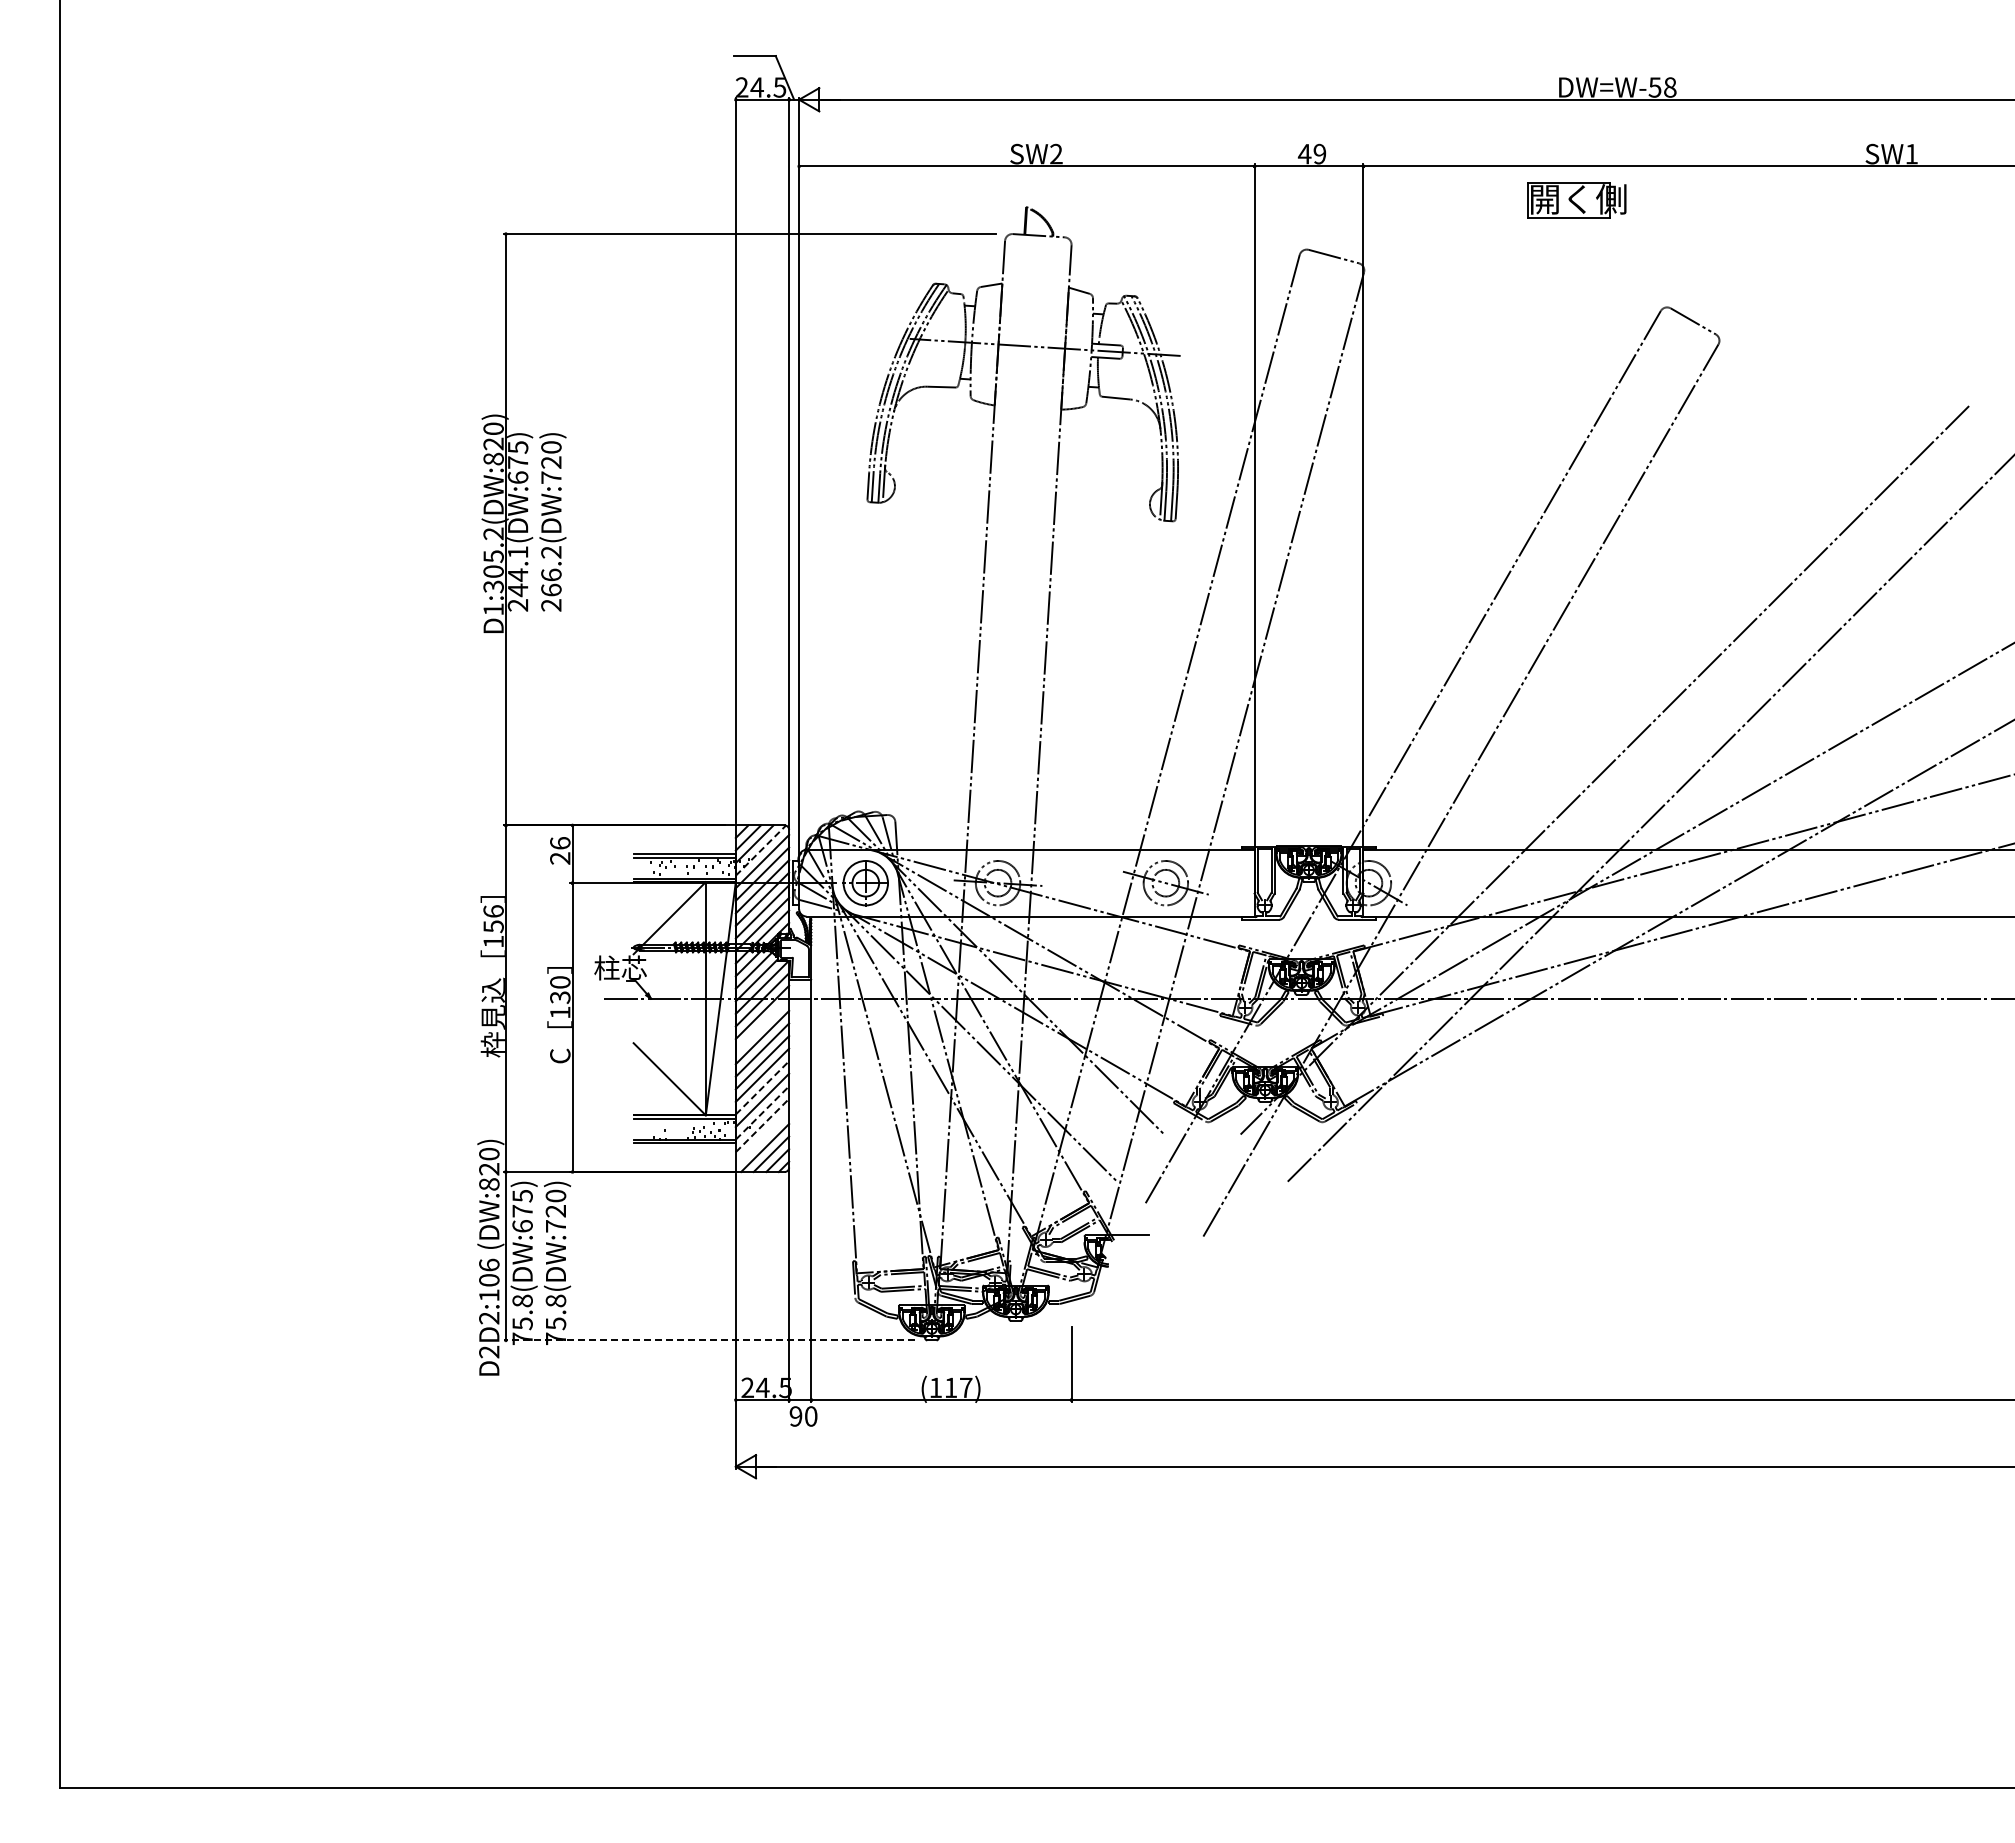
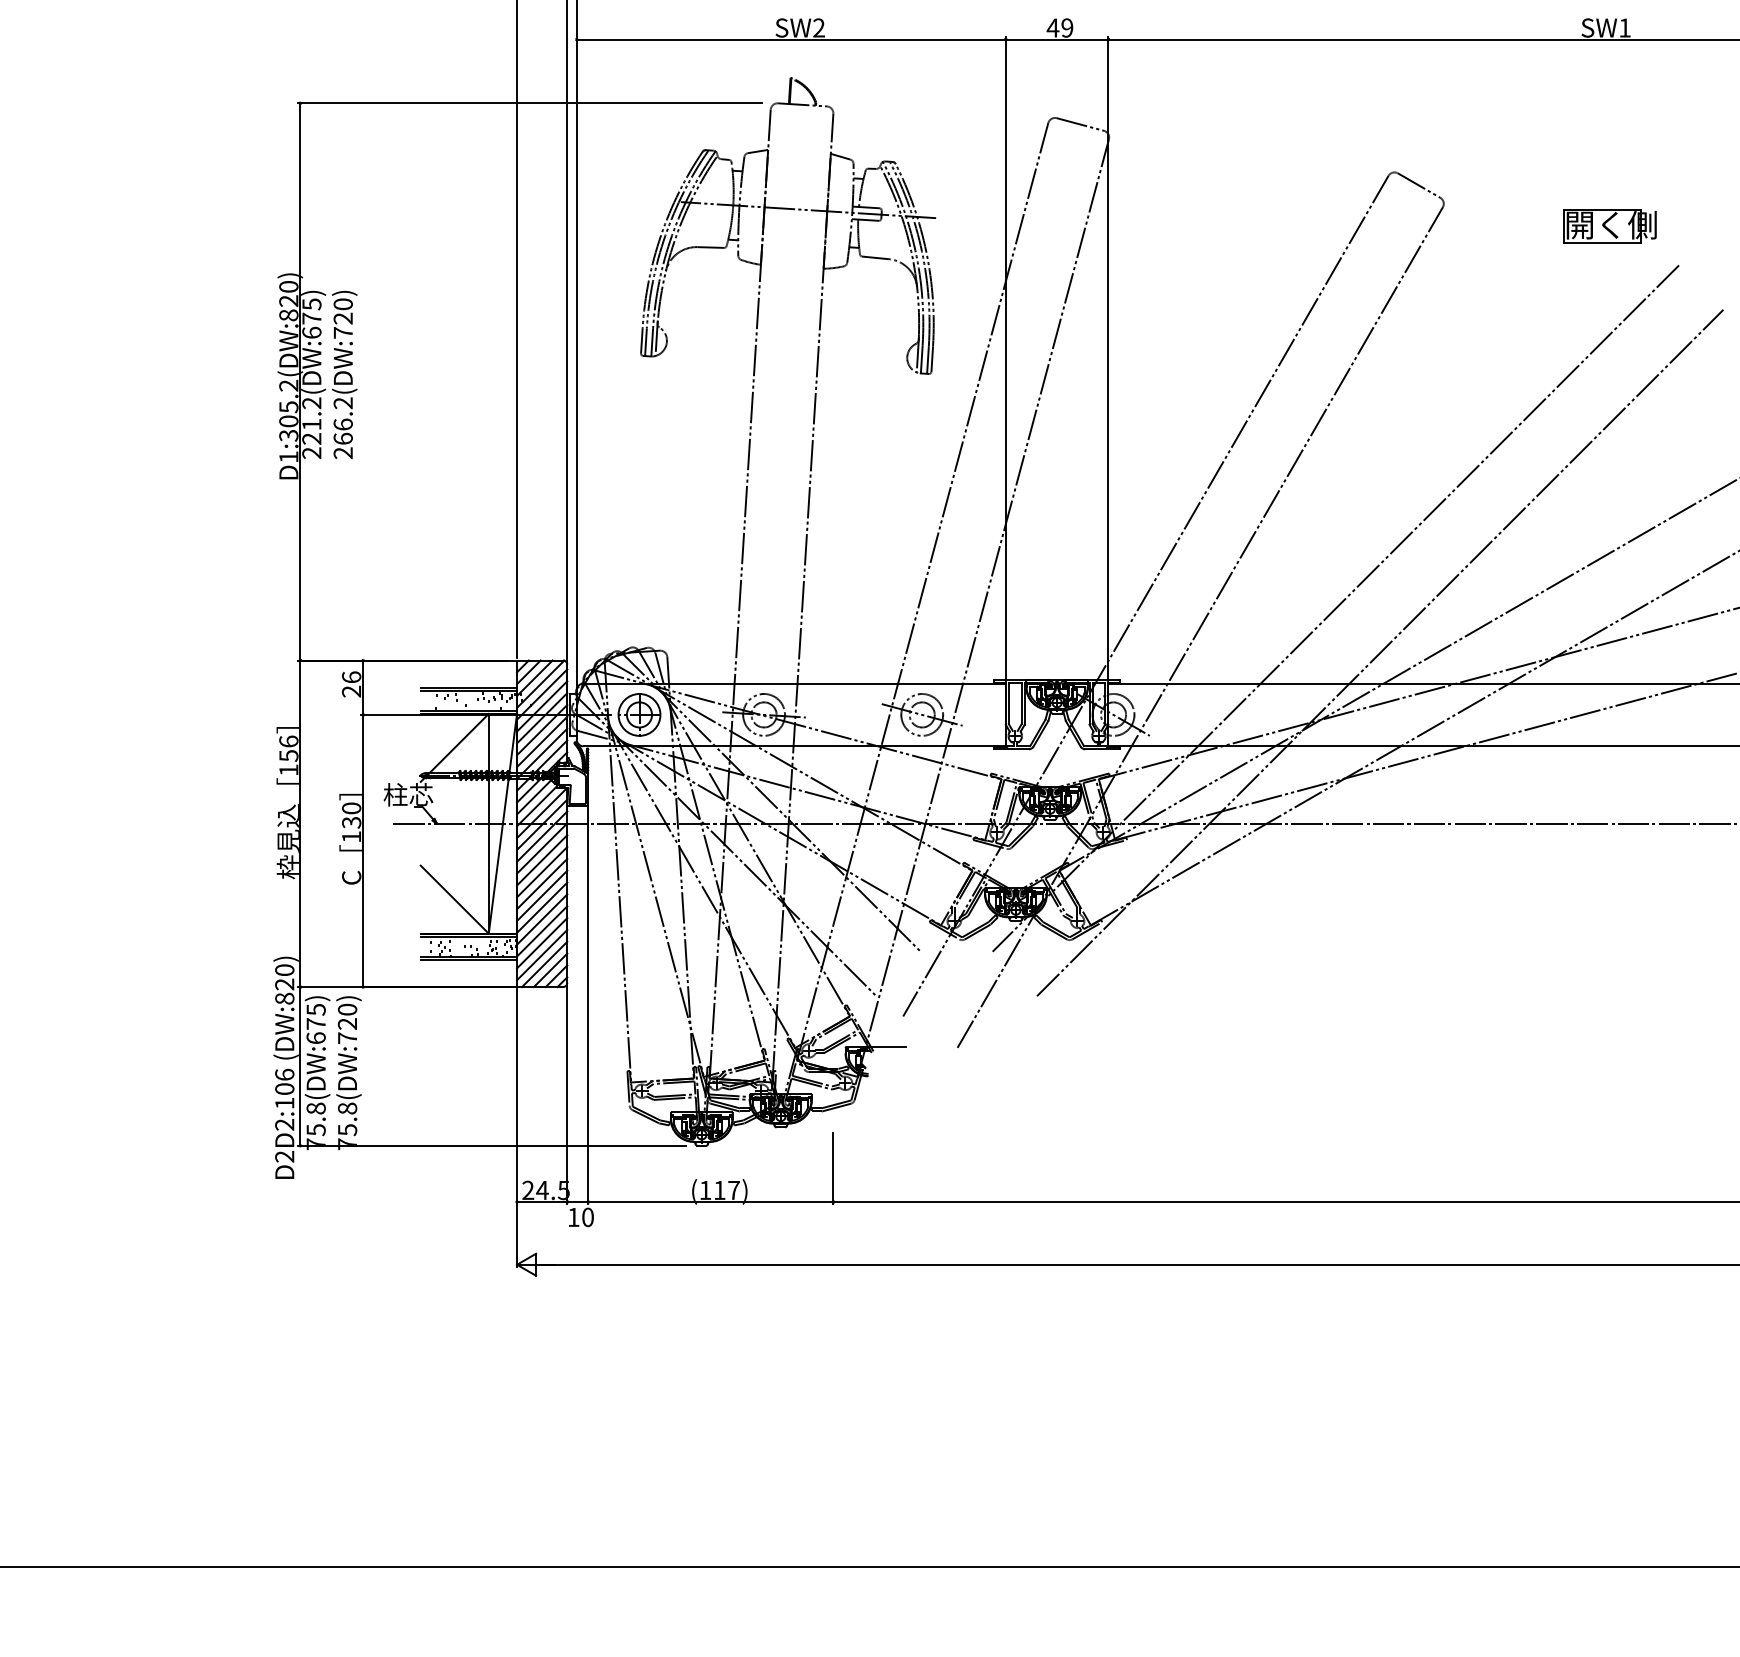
part: (1576, 200) -> (1609, 226), moved
text: (517, 571) -> (311, 421), 244.1(DW:675) -> 221.2(DW:675)
line: (761, 850) -> (541, 684), dashed -> solid
line: (762, 1024) -> (542, 848), added
line: (762, 1087) -> (542, 907), dashed -> solid
line: (762, 1112) -> (542, 930), dashed -> solid
line: (762, 1125) -> (542, 943), dashed -> solid
line: (762, 1137) -> (542, 954), added
line: (709, 1340) -> (492, 1145), dashed -> solid
text: (795, 1416) -> (573, 1217), 90 -> 10

